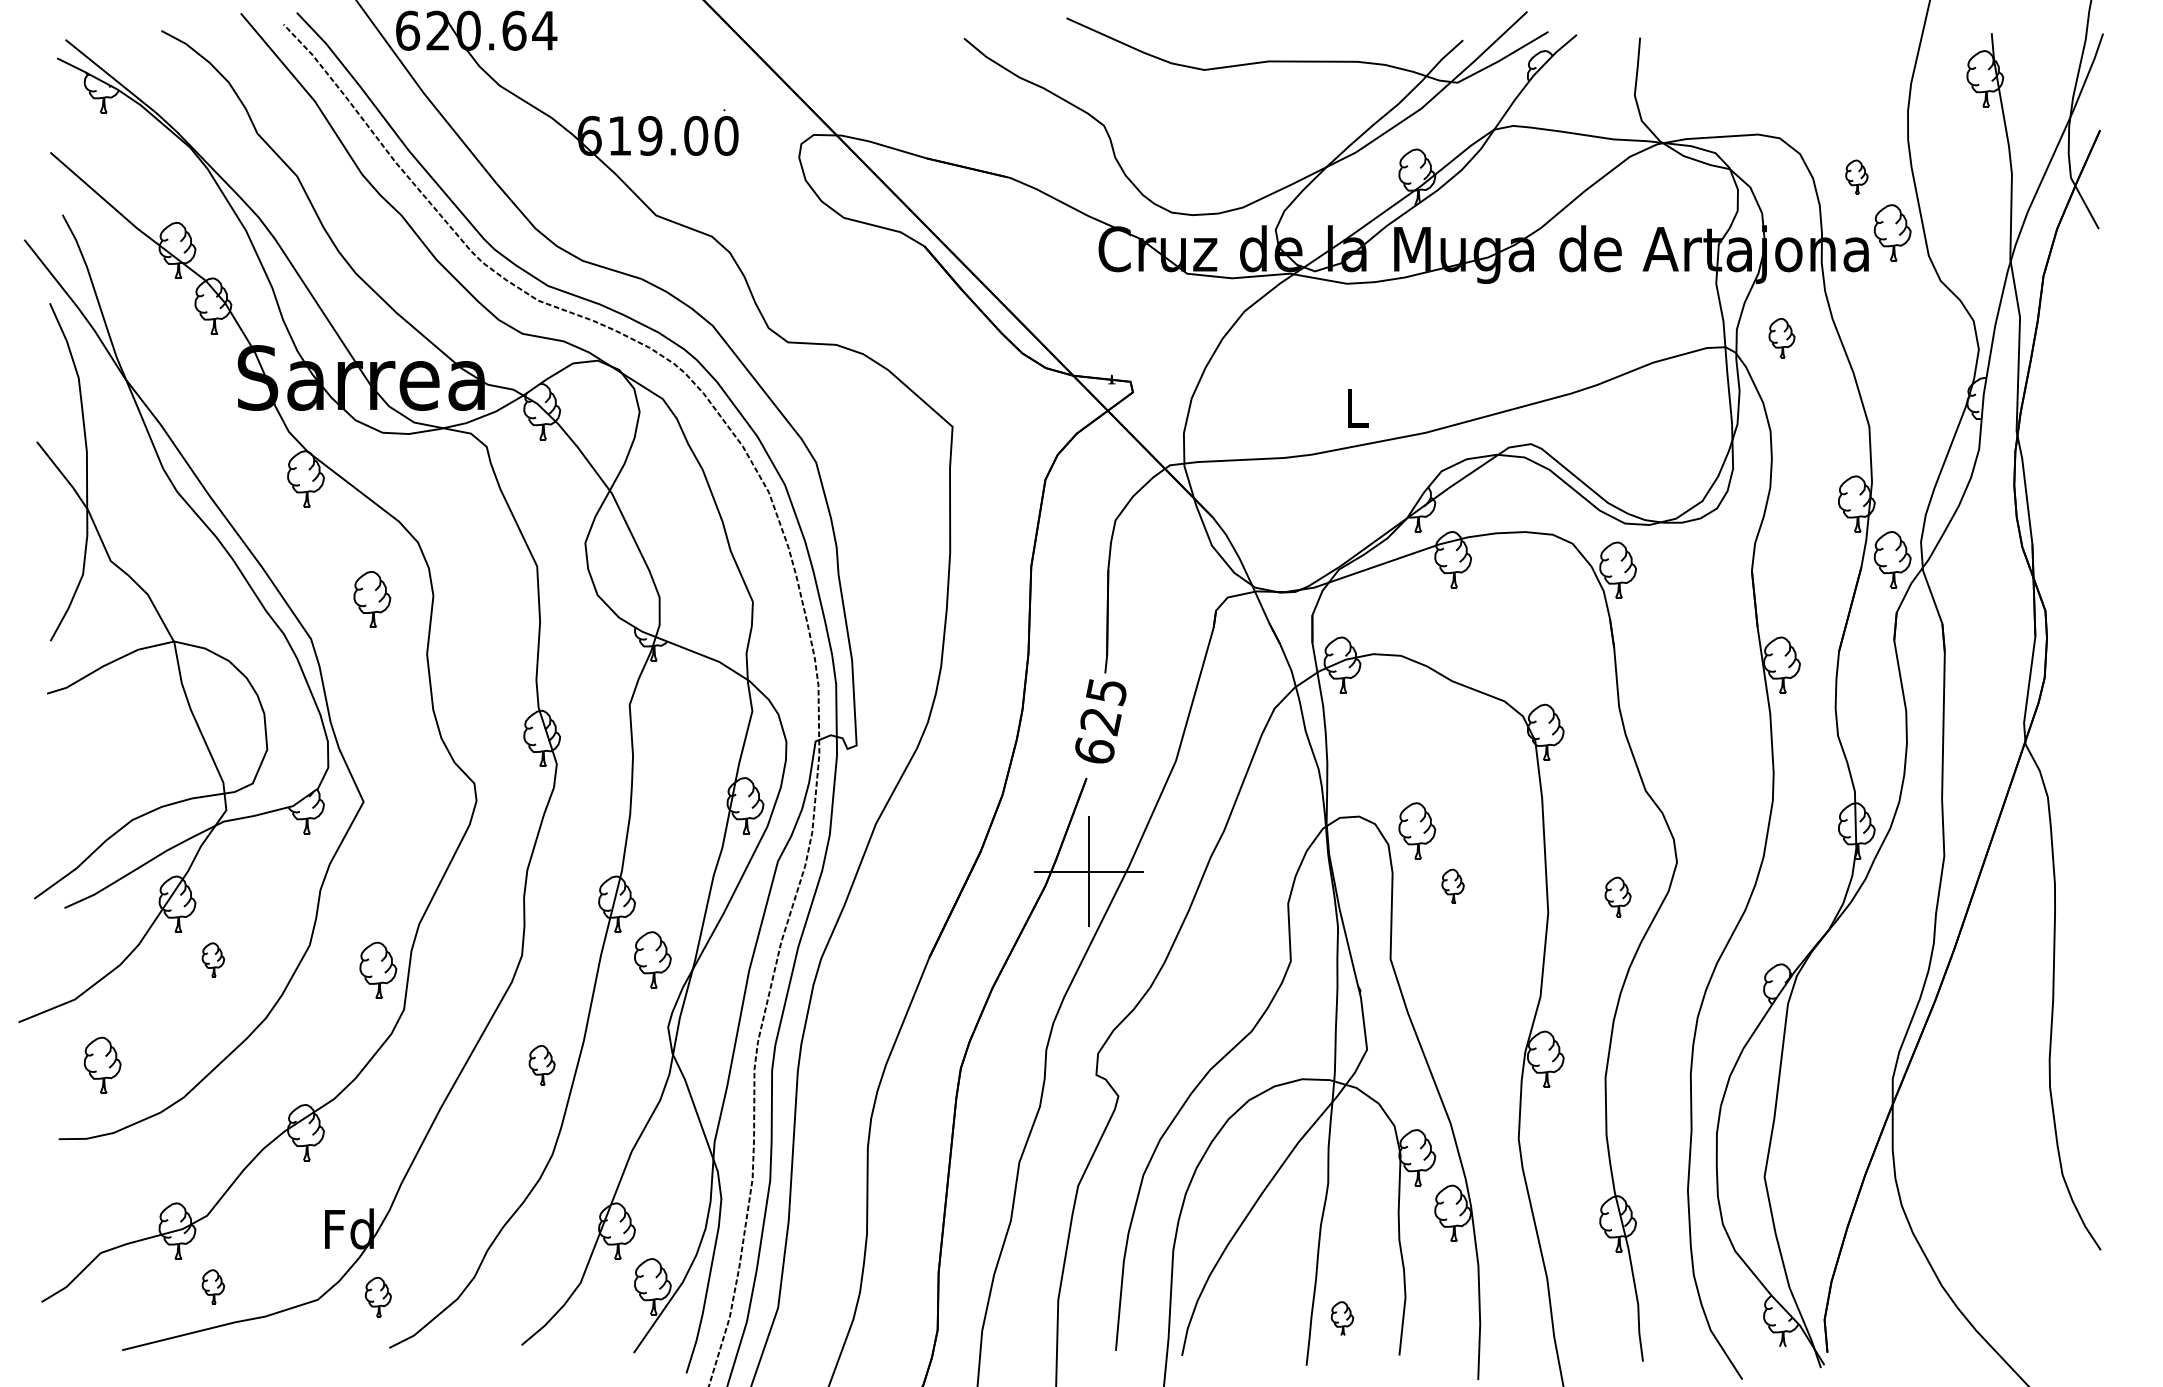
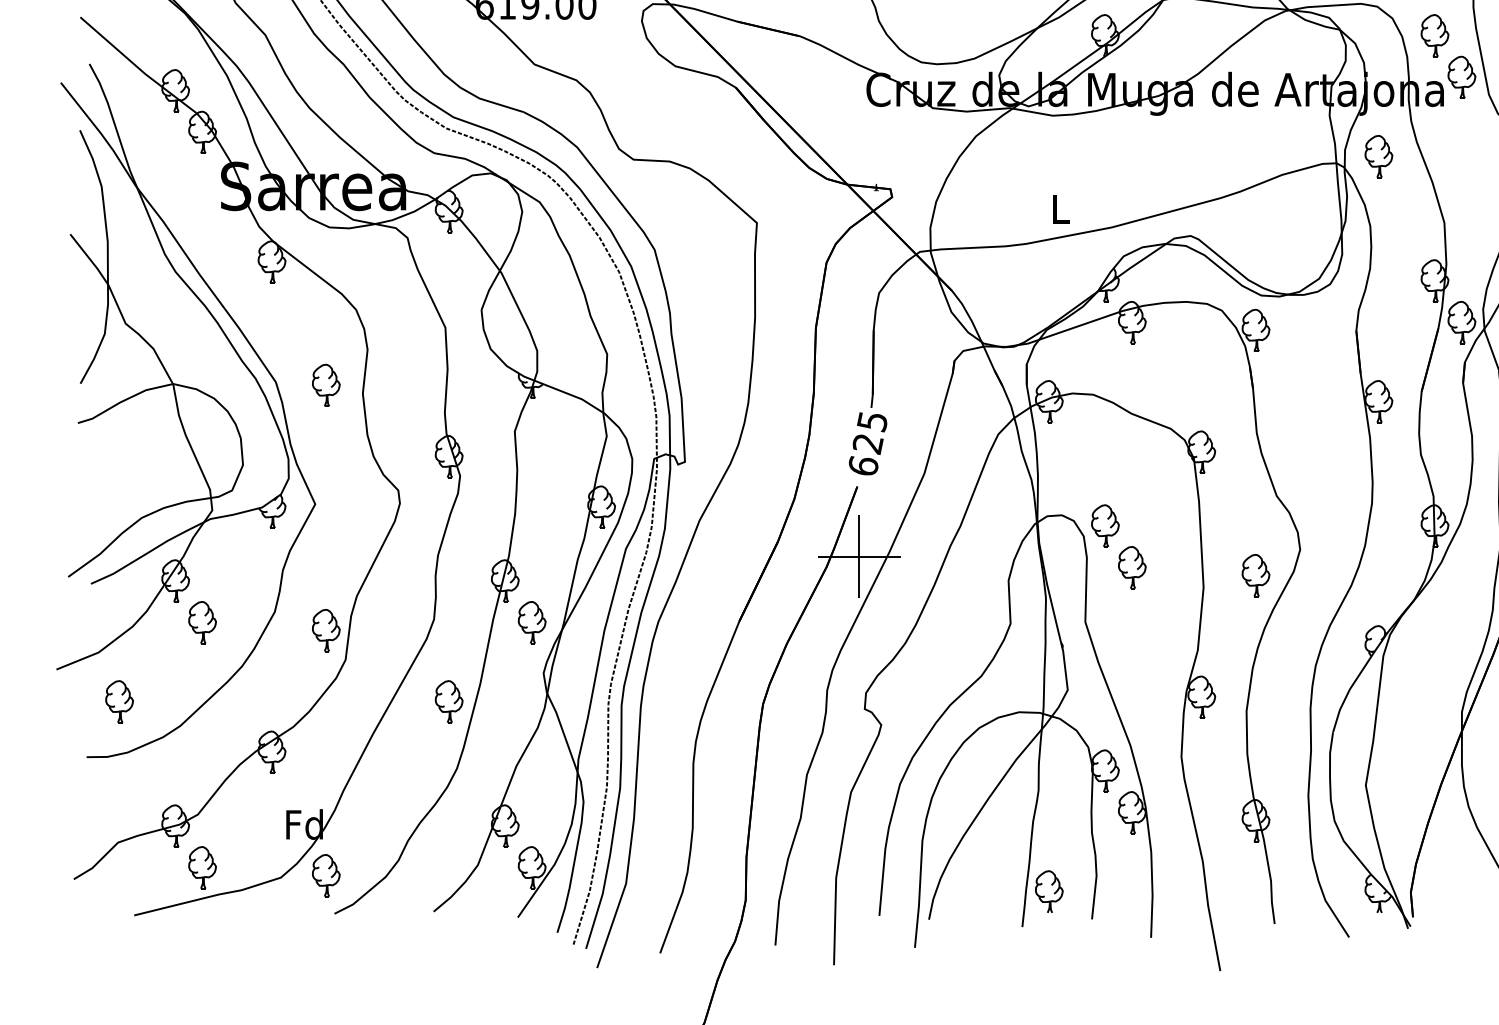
part: (1856, 176) -> (1434, 35), size x1.67
part: (1781, 337) -> (1378, 156), size x1.43
part: (372, 599) -> (326, 385), moved
part: (1452, 885) -> (1131, 566), size x1.67
part: (1617, 896) -> (1255, 575), size x1.43
part: (213, 959) -> (202, 622), size x1.67
part: (541, 1064) -> (448, 701), size x1.43
part: (213, 1286) -> (202, 867), size x1.67
part: (378, 1296) -> (326, 875), size x1.43
part: (1342, 1318) -> (1049, 891), size x1.67

